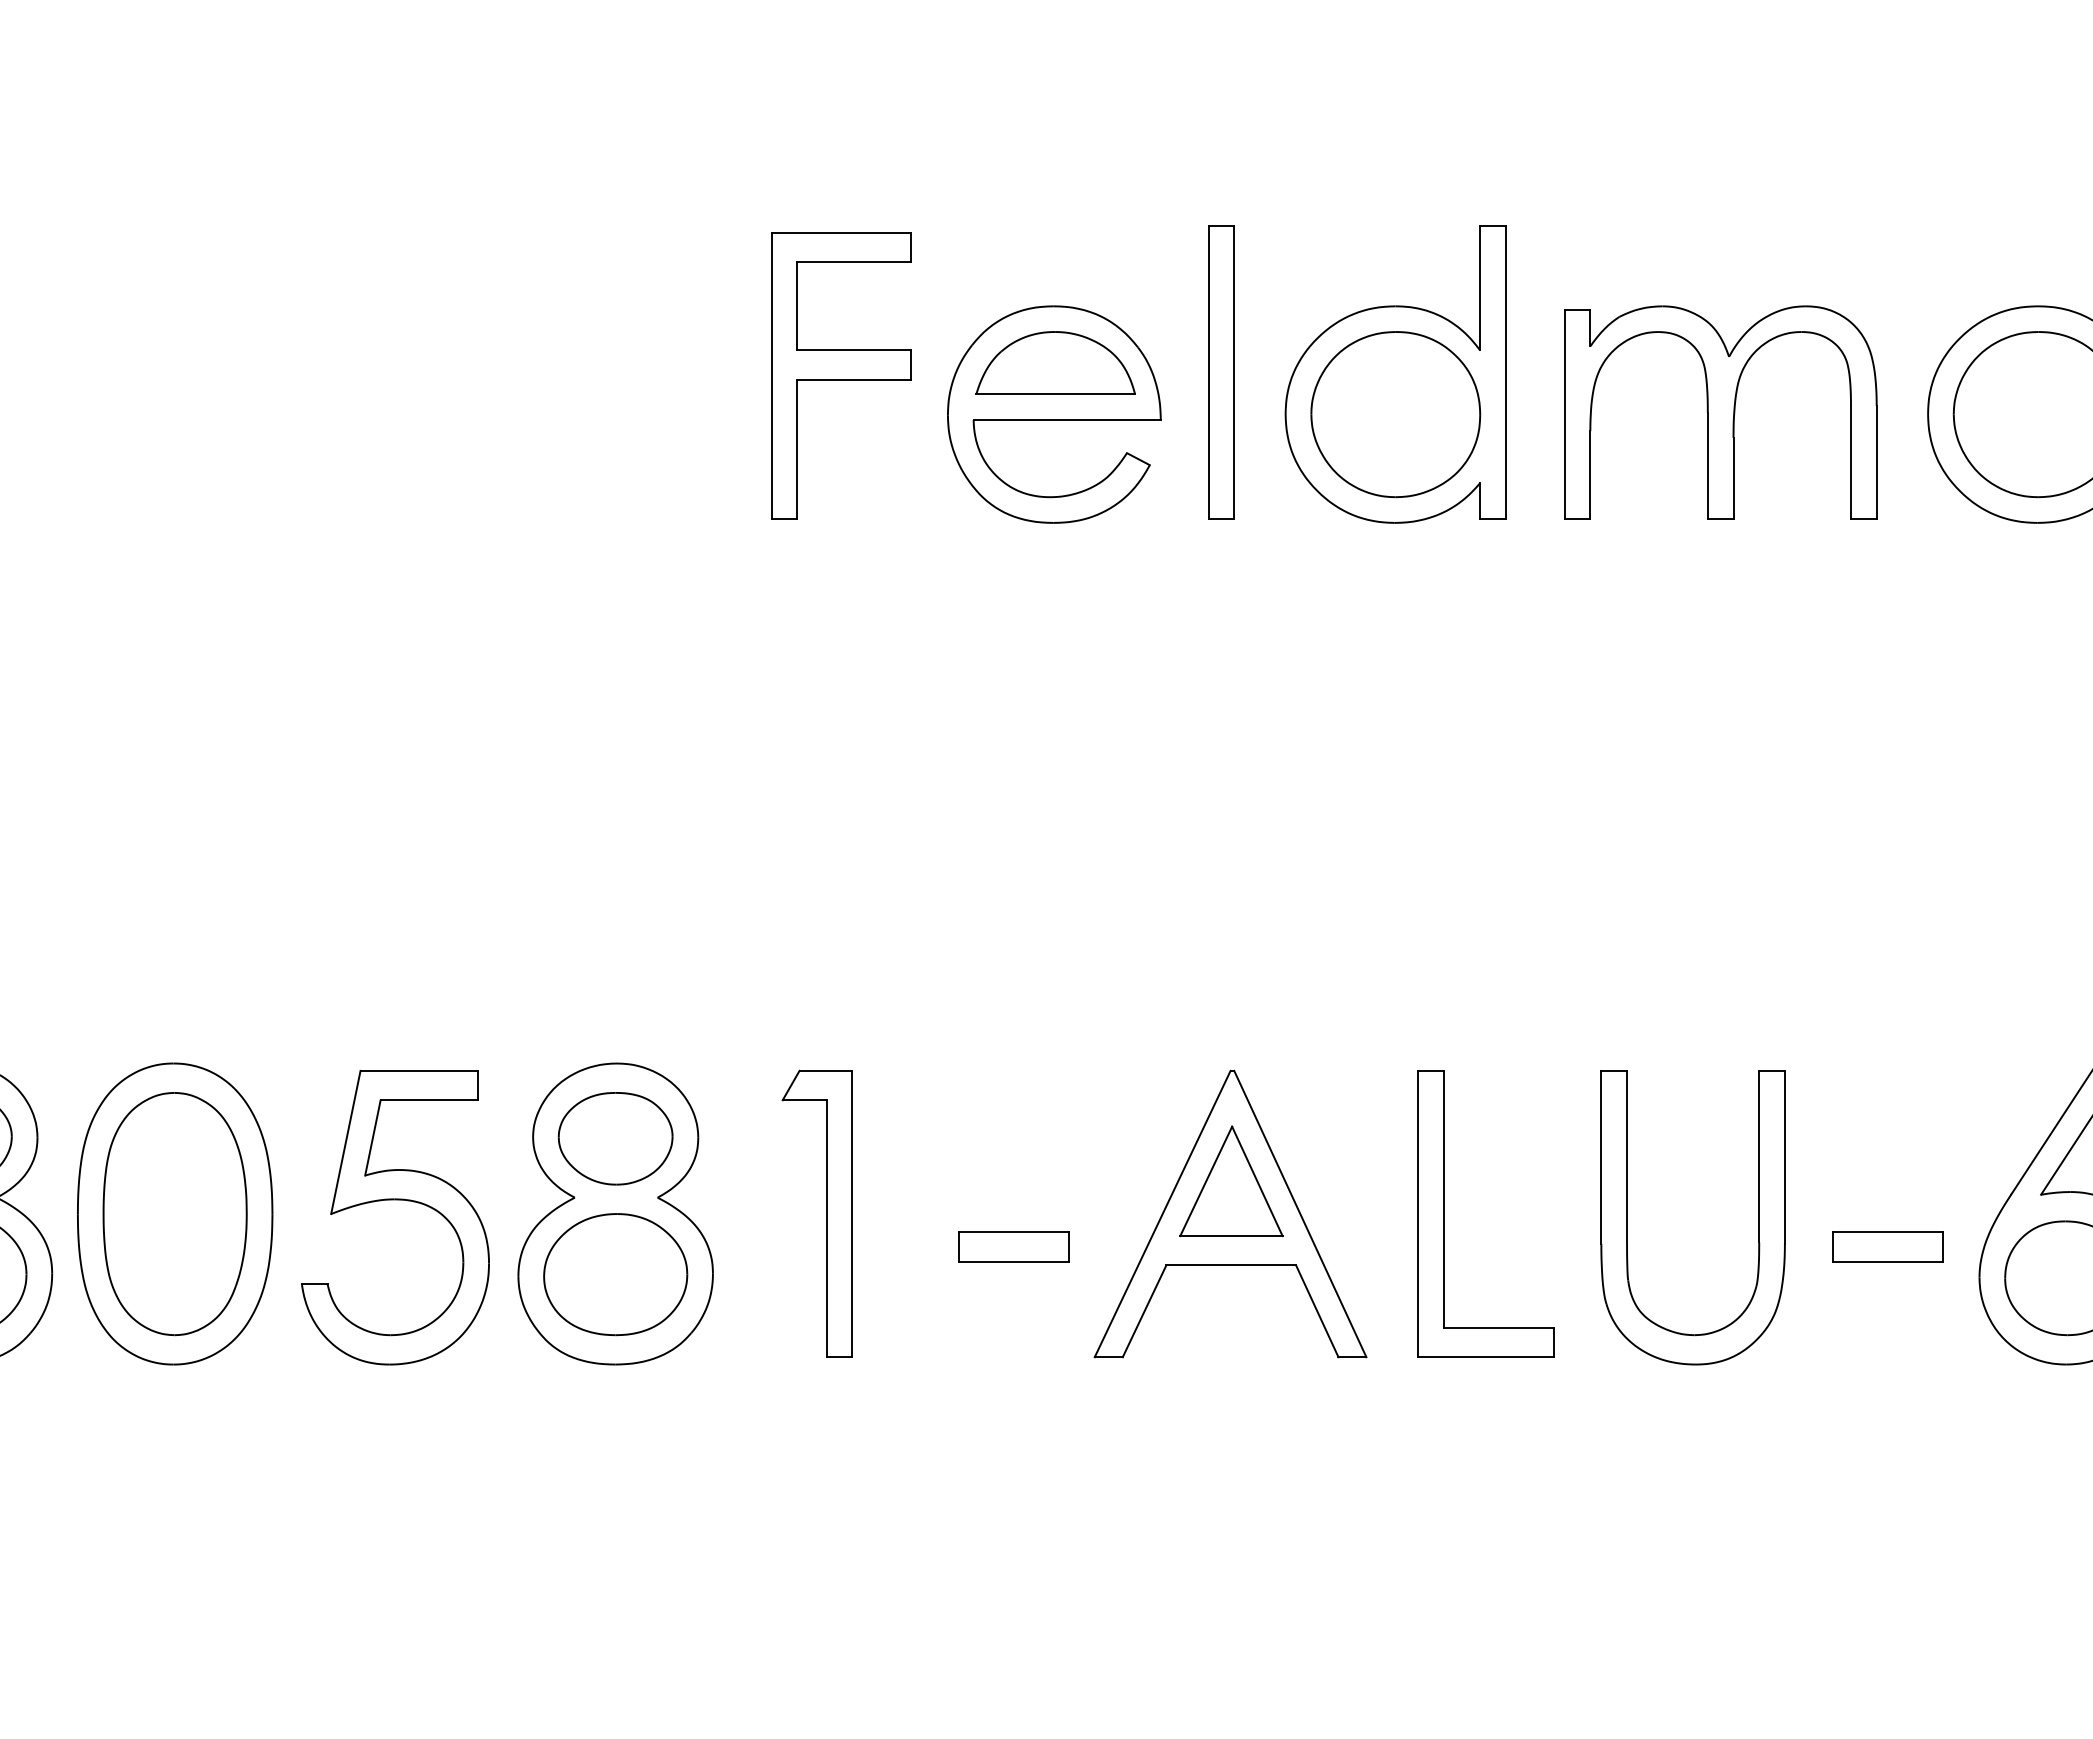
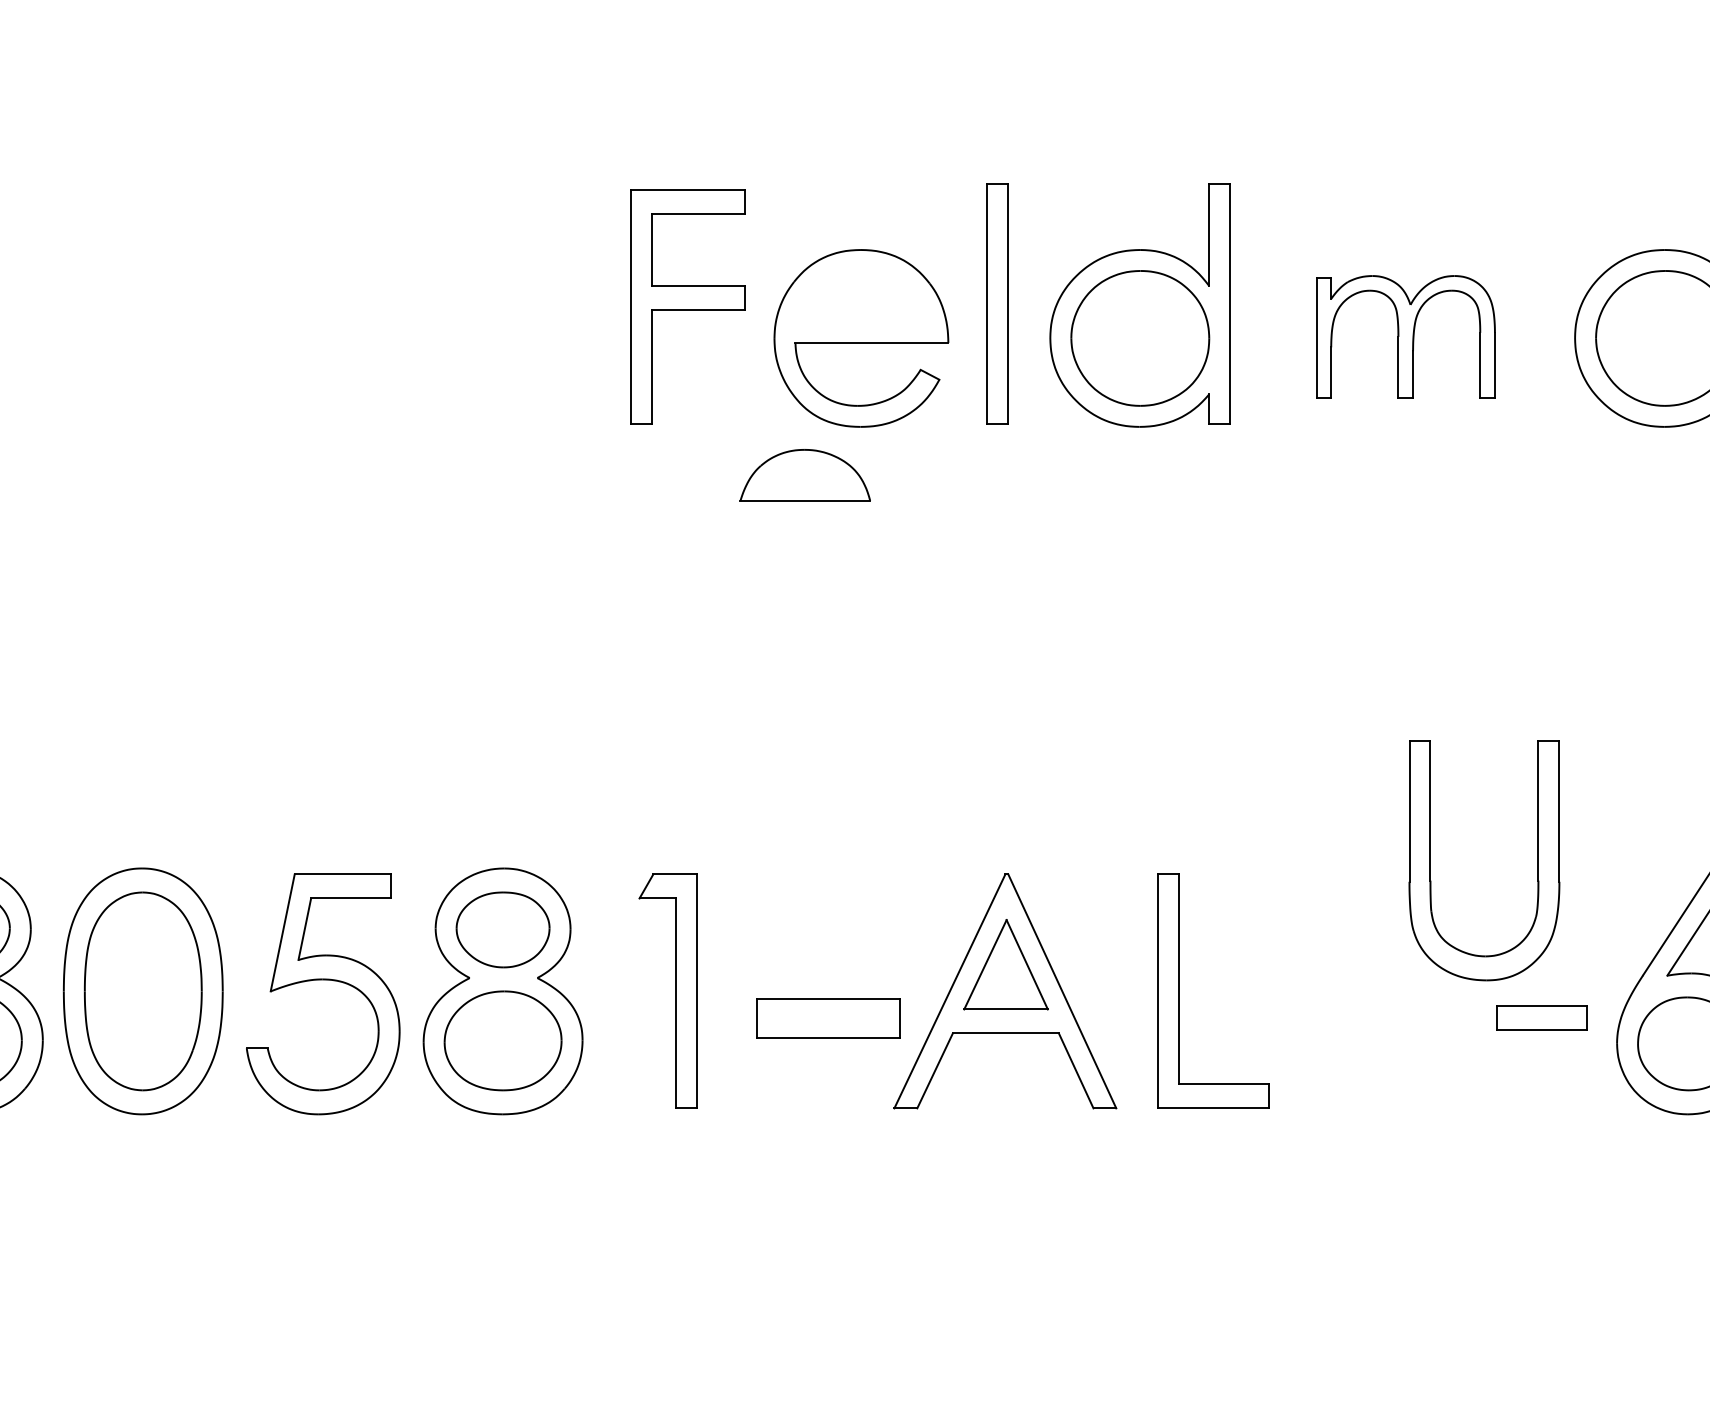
part: (1055, 362) -> (805, 474), moved
part: (1720, 412) -> (1405, 336), size x0.7
part: (1627, 1217) -> (1430, 860), moved
part: (1013, 1246) -> (828, 1017), size x1.6

